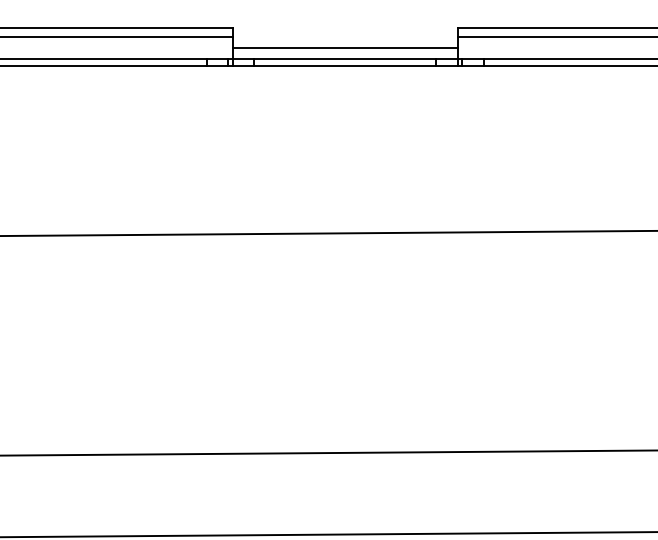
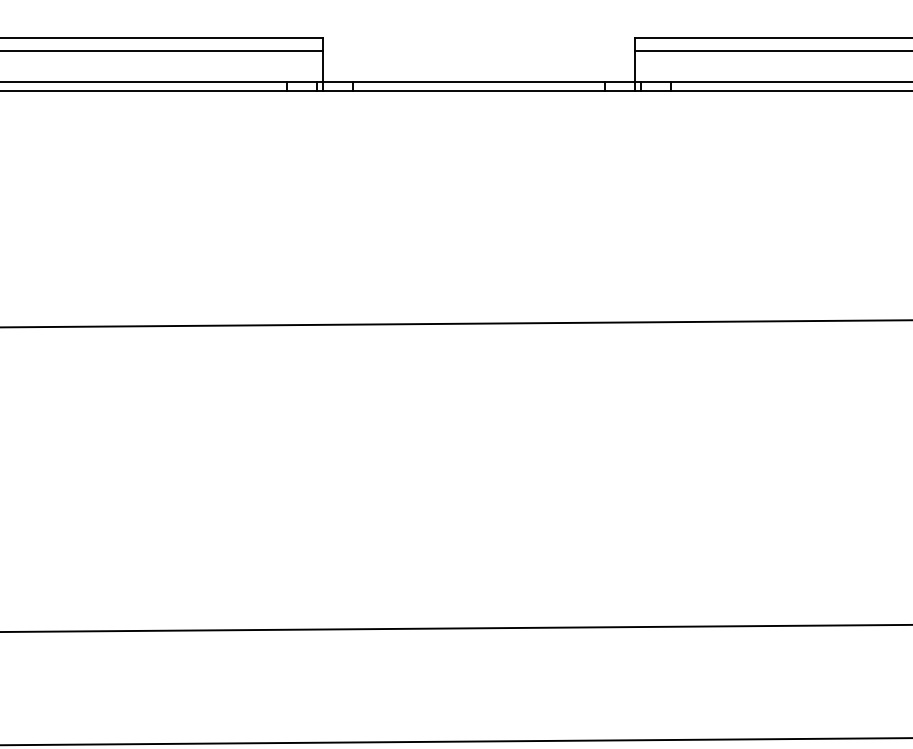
line: (344, 47) -> (478, 65), removed

